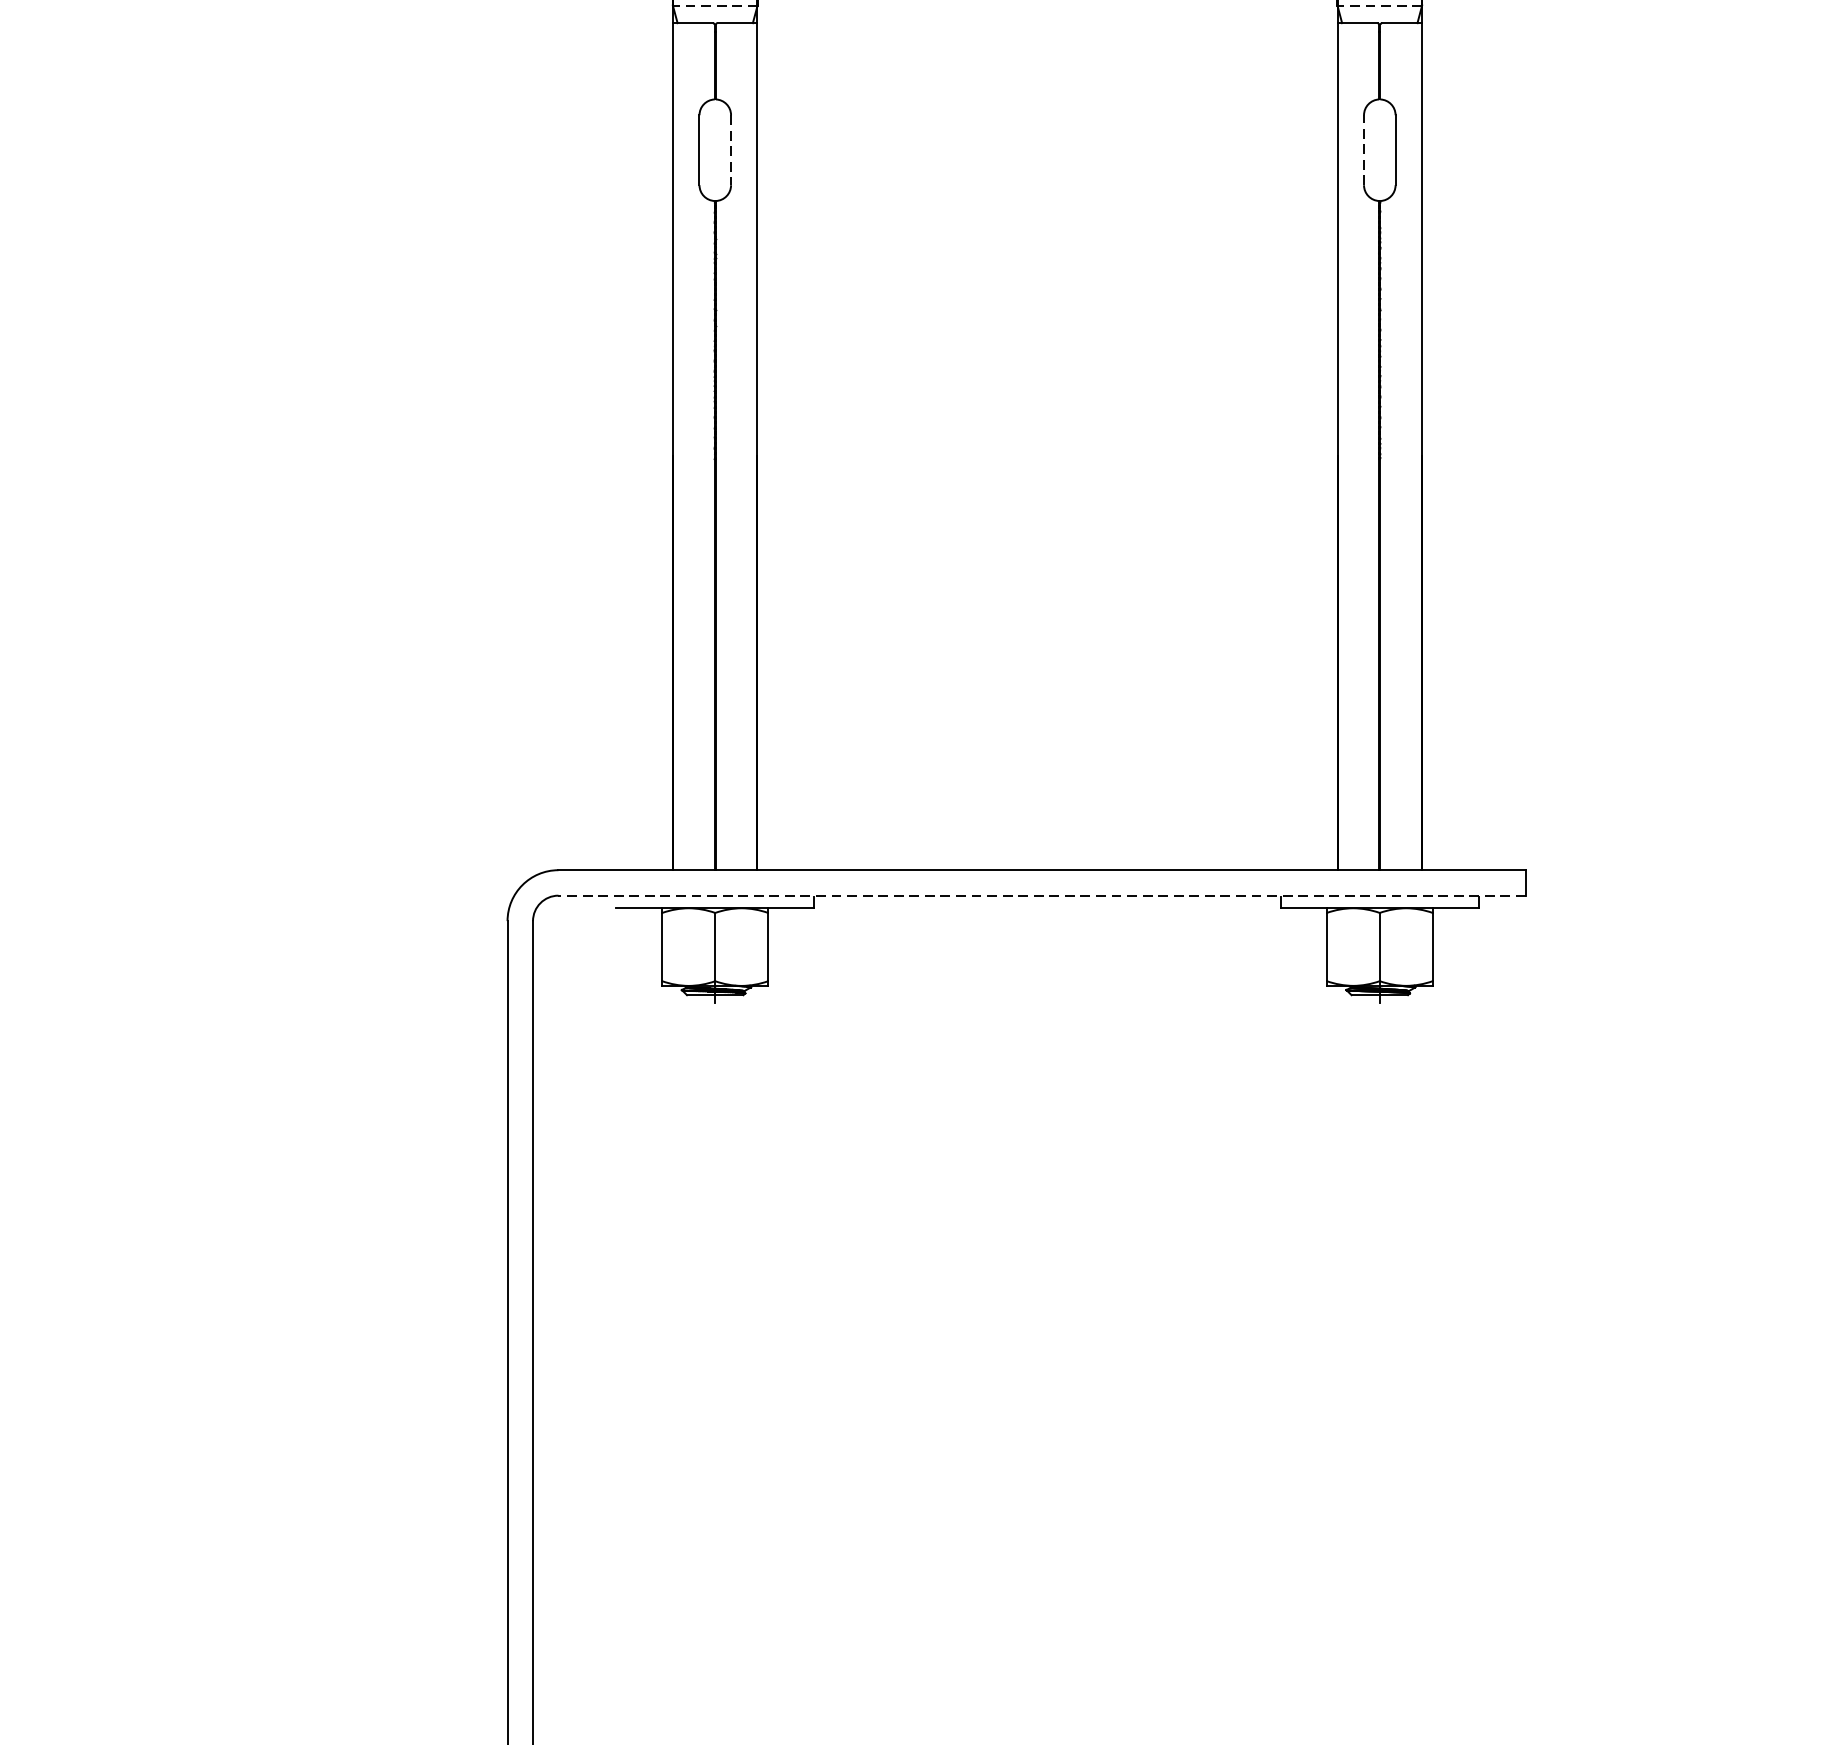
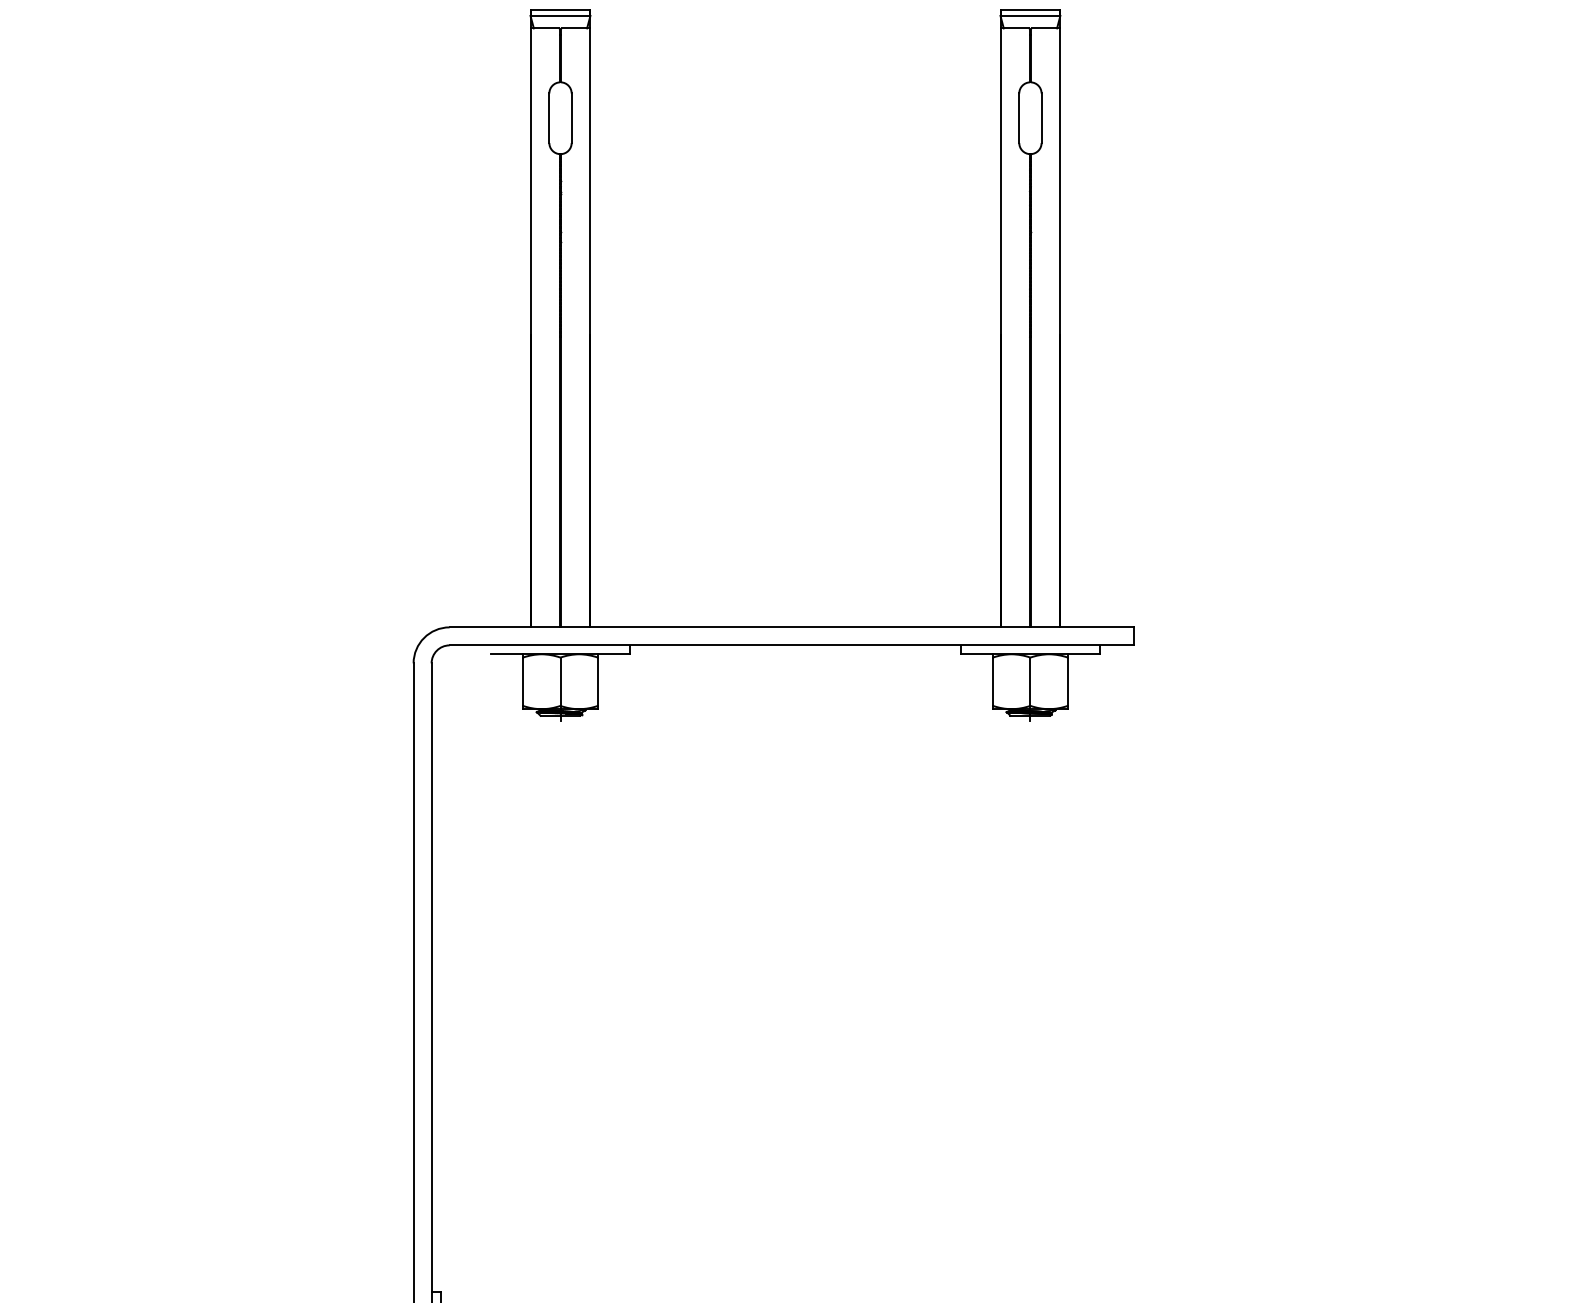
line: (715, 4) -> (560, 15), dashed -> solid
line: (1379, 4) -> (1030, 15), dashed -> solid
line: (730, 150) -> (571, 118), dashed -> solid
line: (1364, 150) -> (1019, 118), dashed -> solid
line: (1041, 895) -> (791, 645), dashed -> solid

